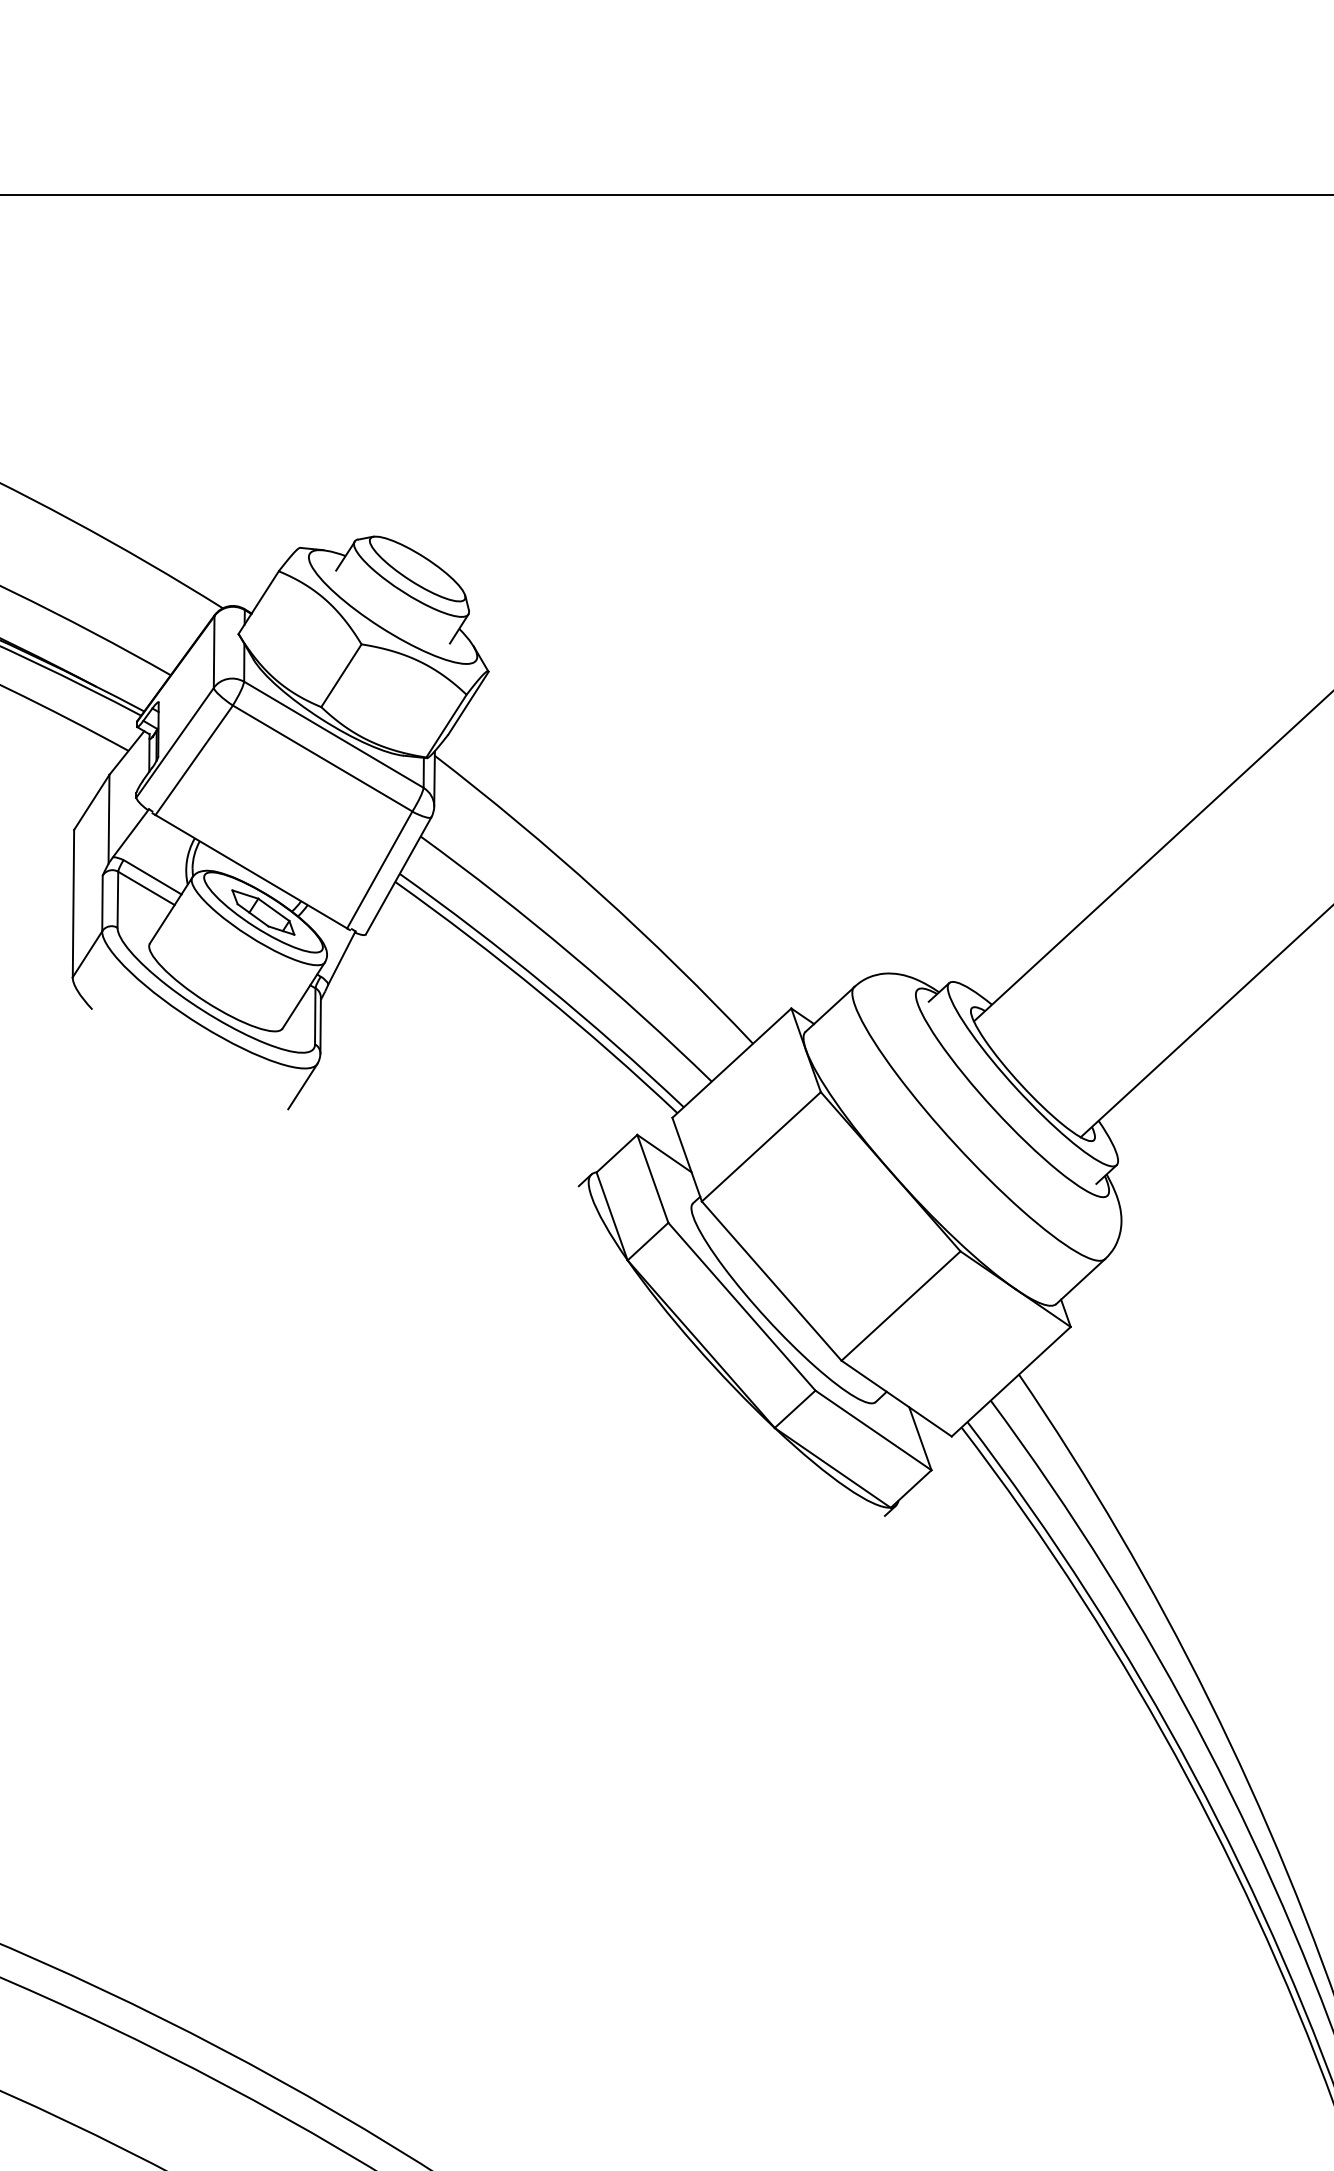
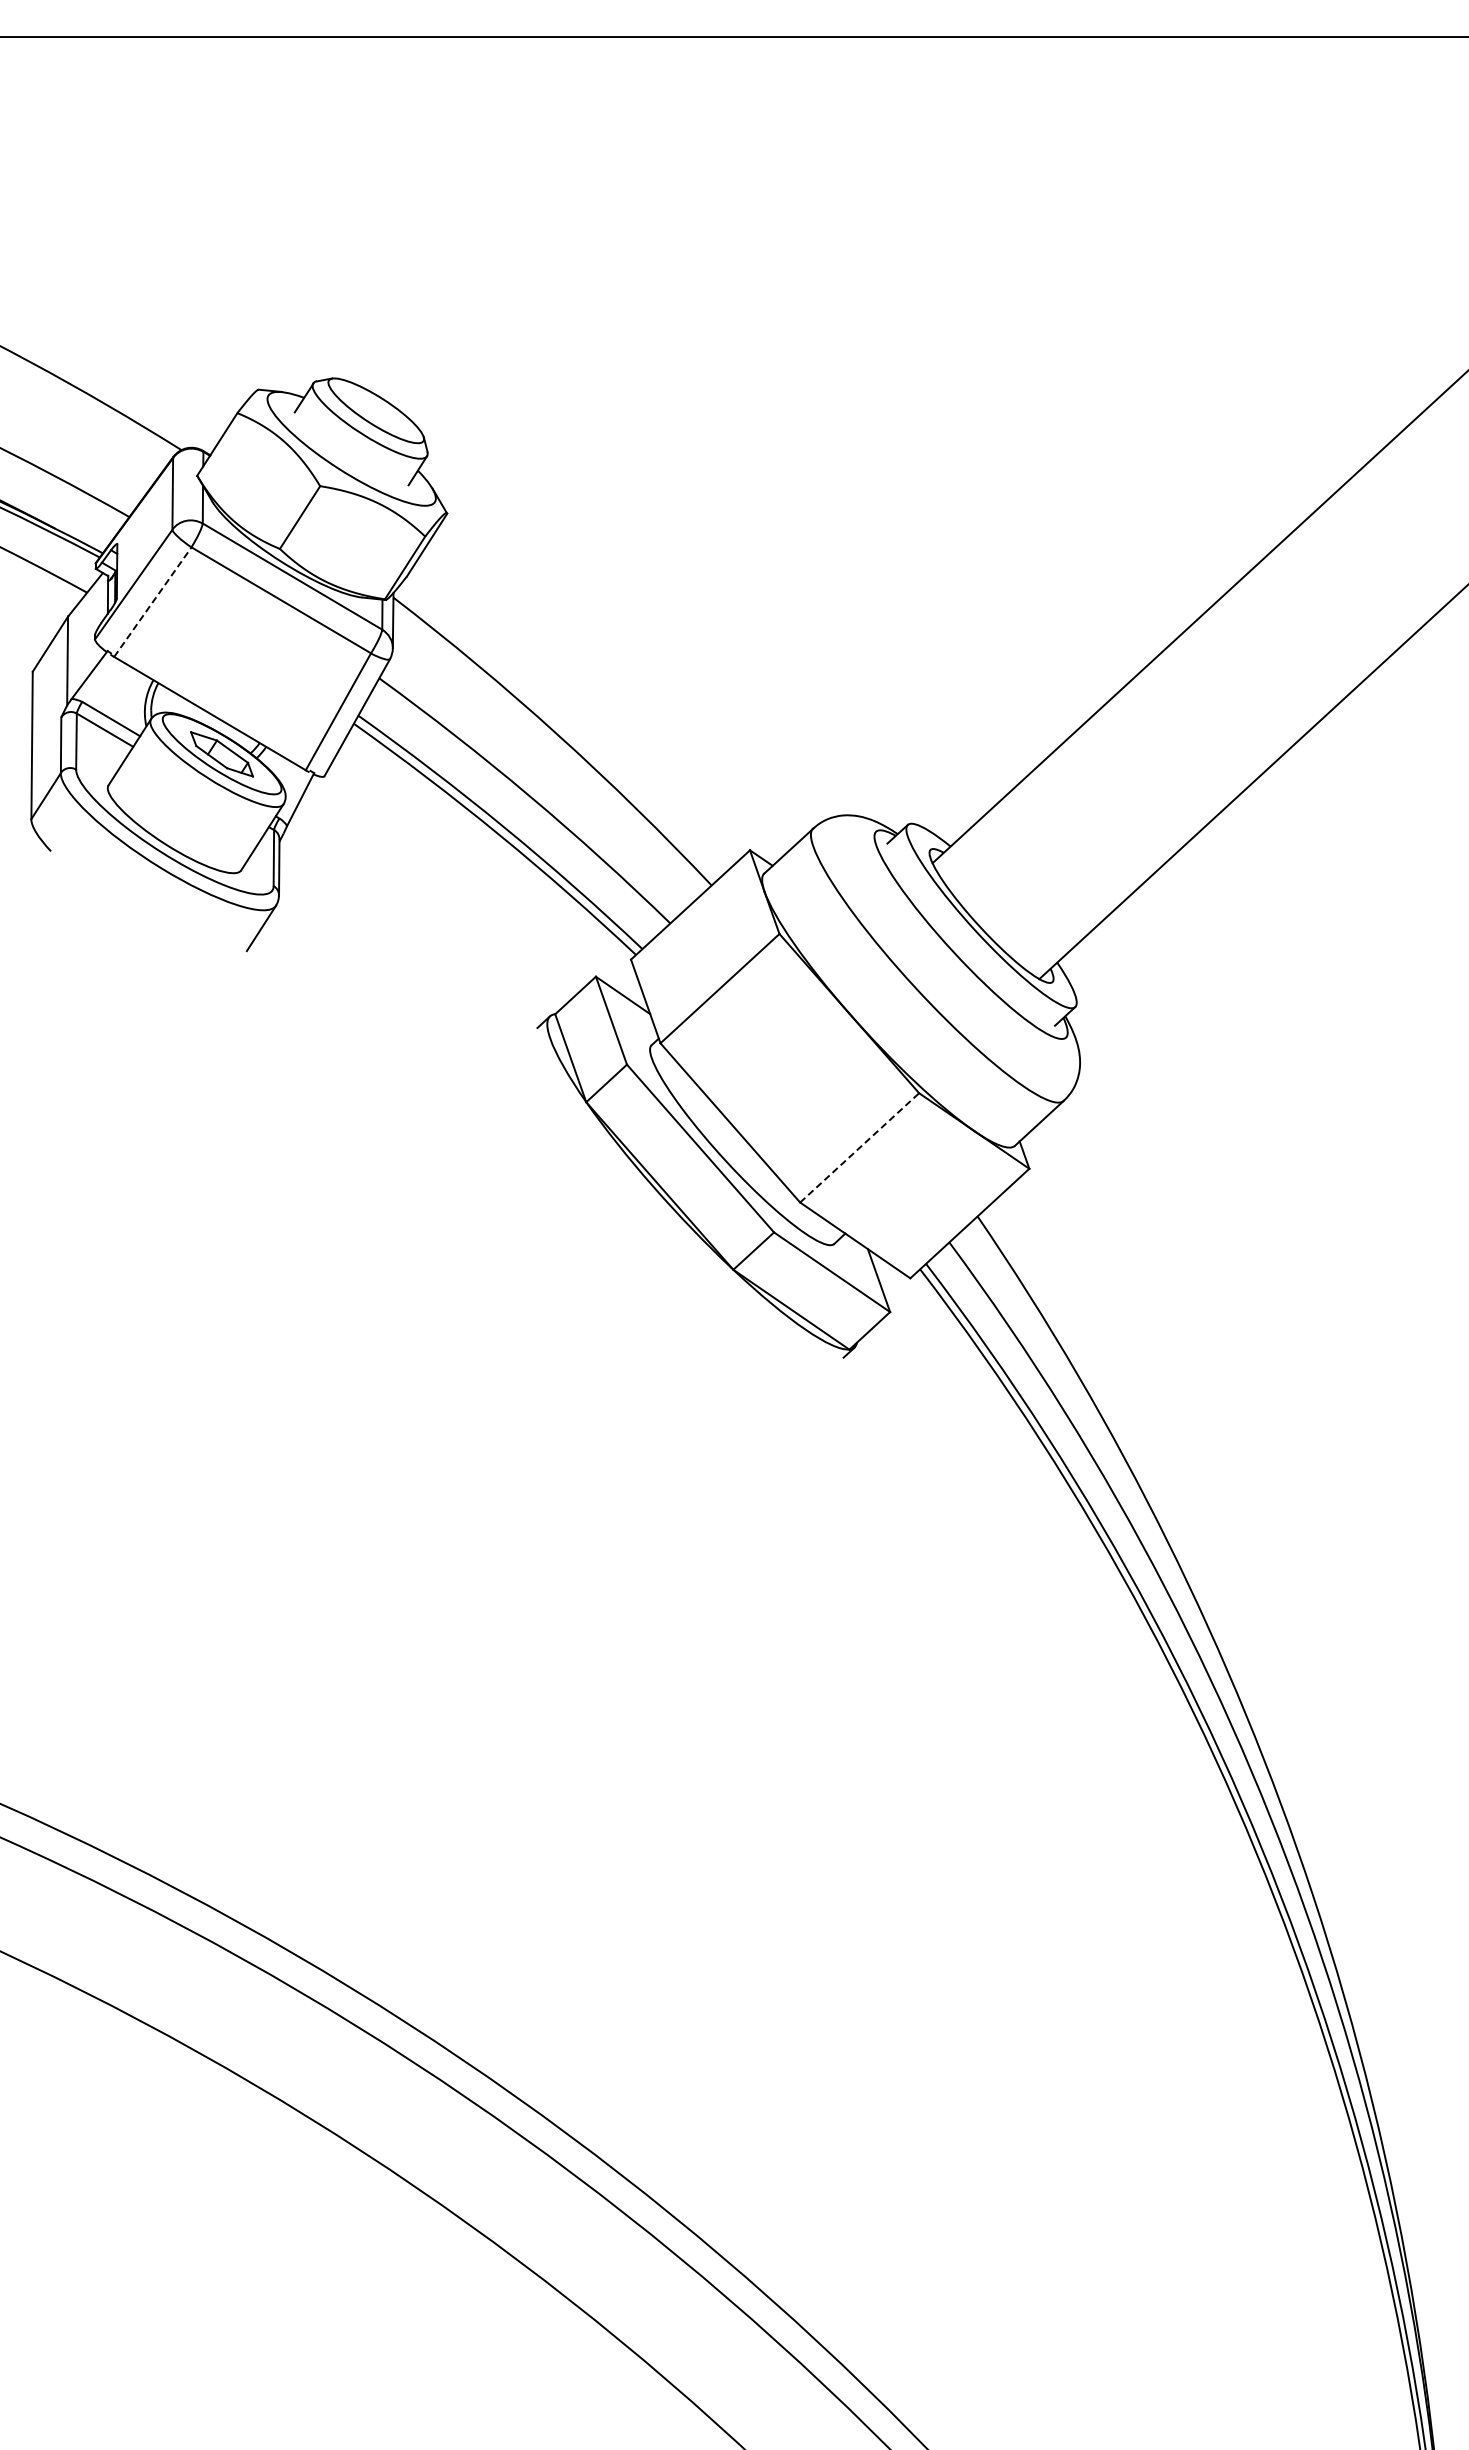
line: (194, 759) -> (153, 601), solid -> dashed
line: (900, 1305) -> (859, 1147), solid -> dashed

